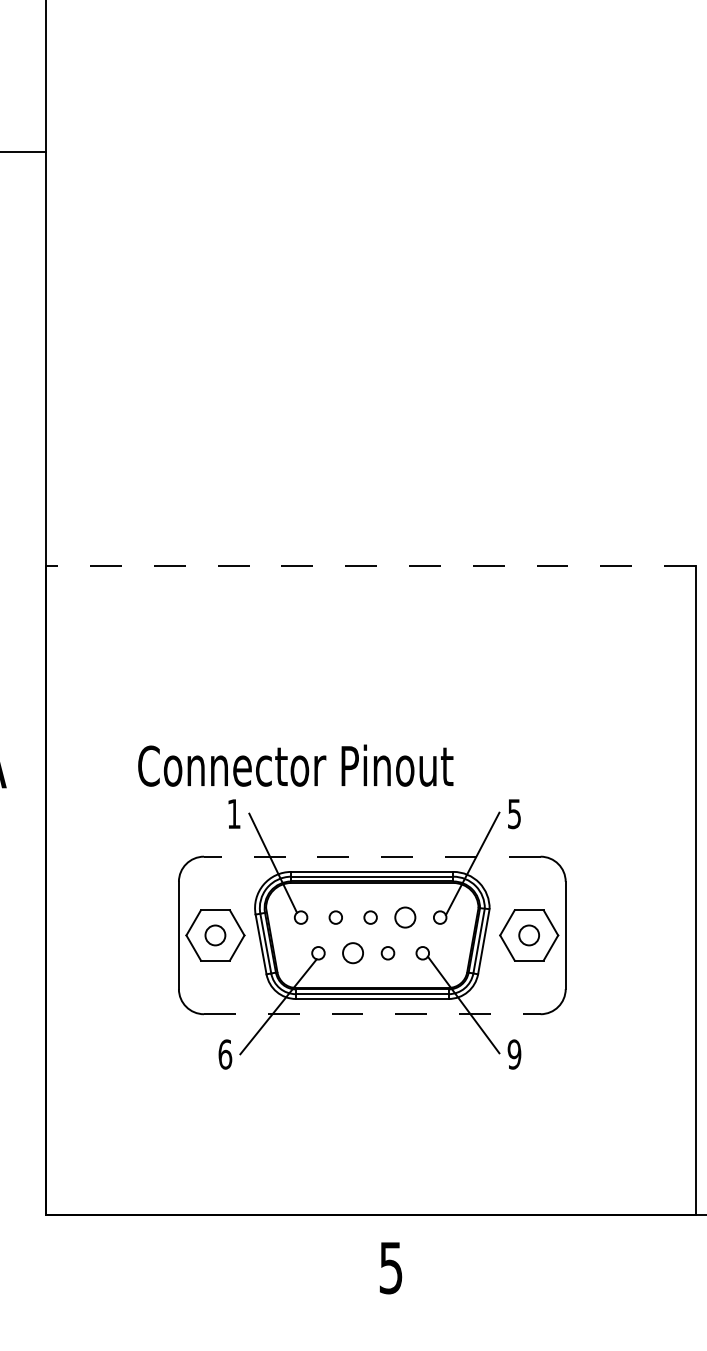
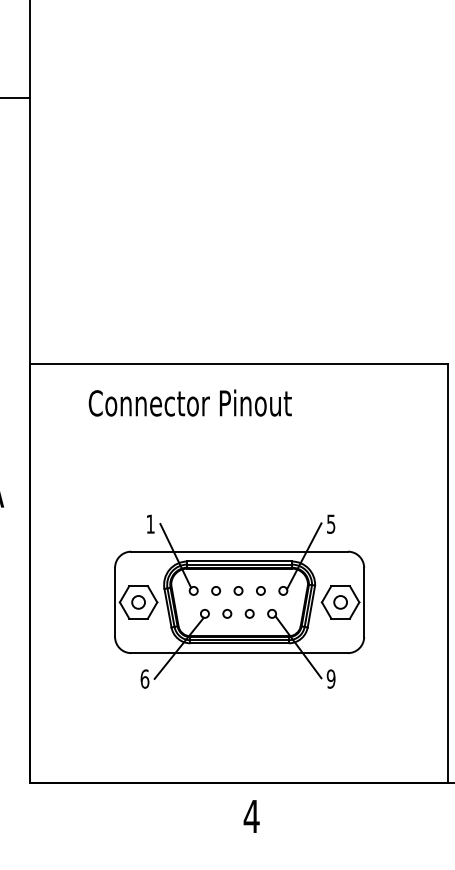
line: (370, 566) -> (238, 364), dashed -> solid
text: (294, 764) -> (189, 402), moved
line: (372, 856) -> (239, 551), dashed -> solid
circle: (404, 916) -> (260, 590), size x0.62
circle: (353, 952) -> (227, 613), size x0.62
line: (373, 1014) -> (240, 653), dashed -> solid
text: (390, 1267) -> (251, 816), 5 -> 4

